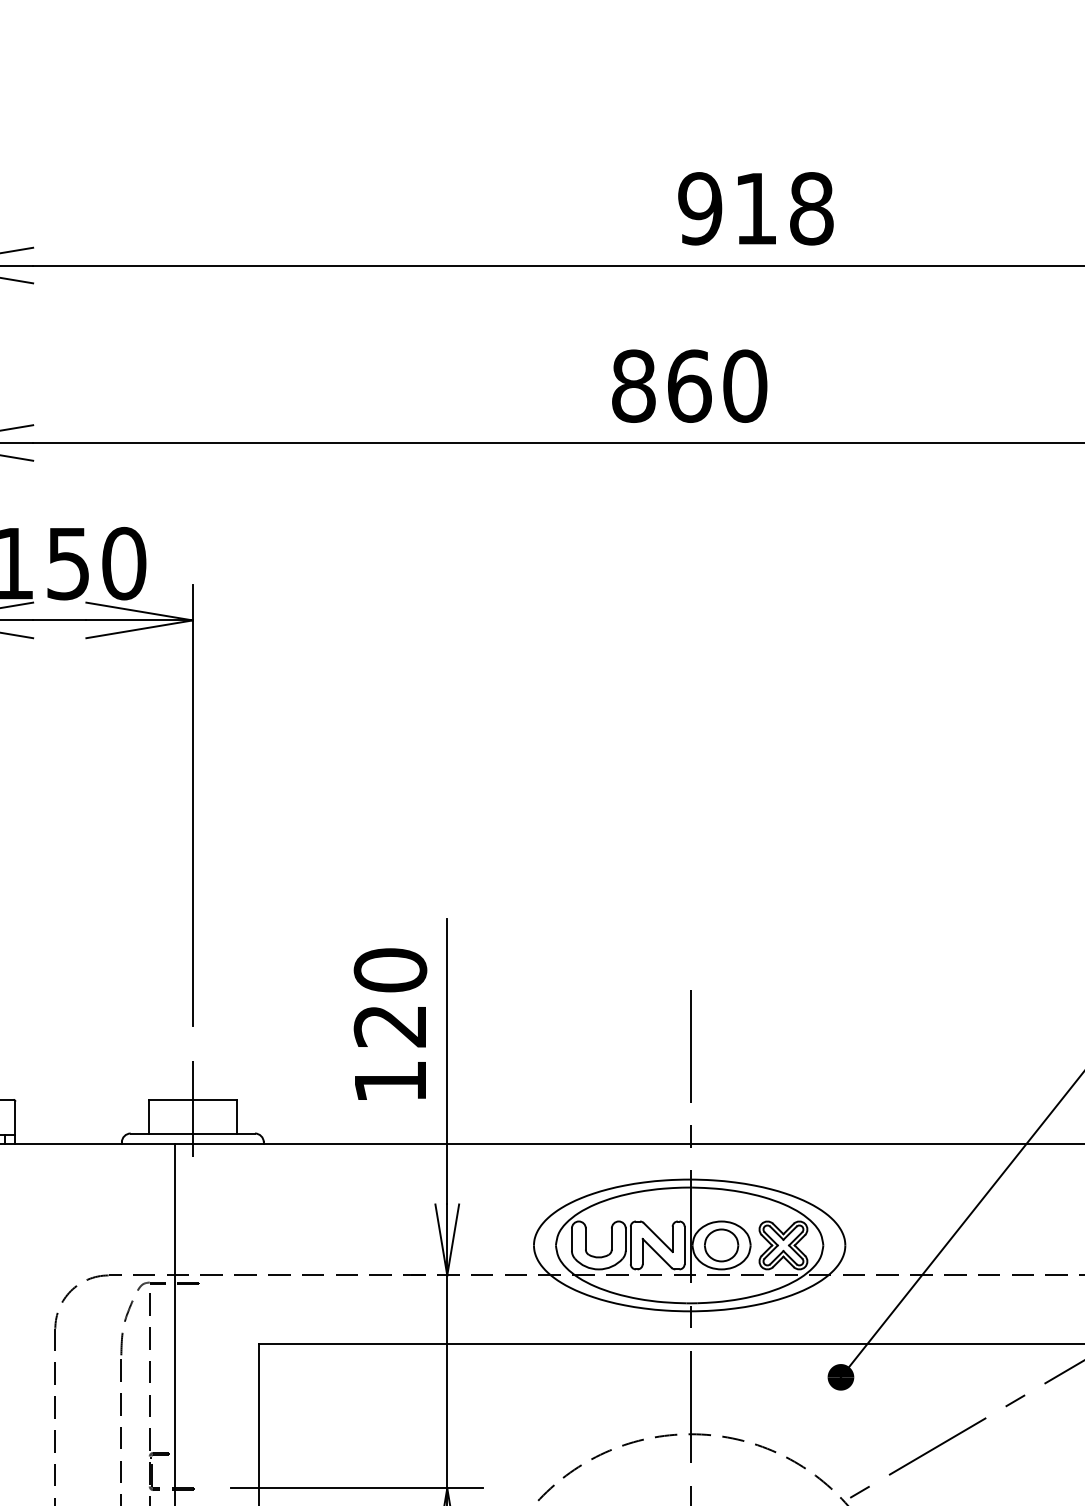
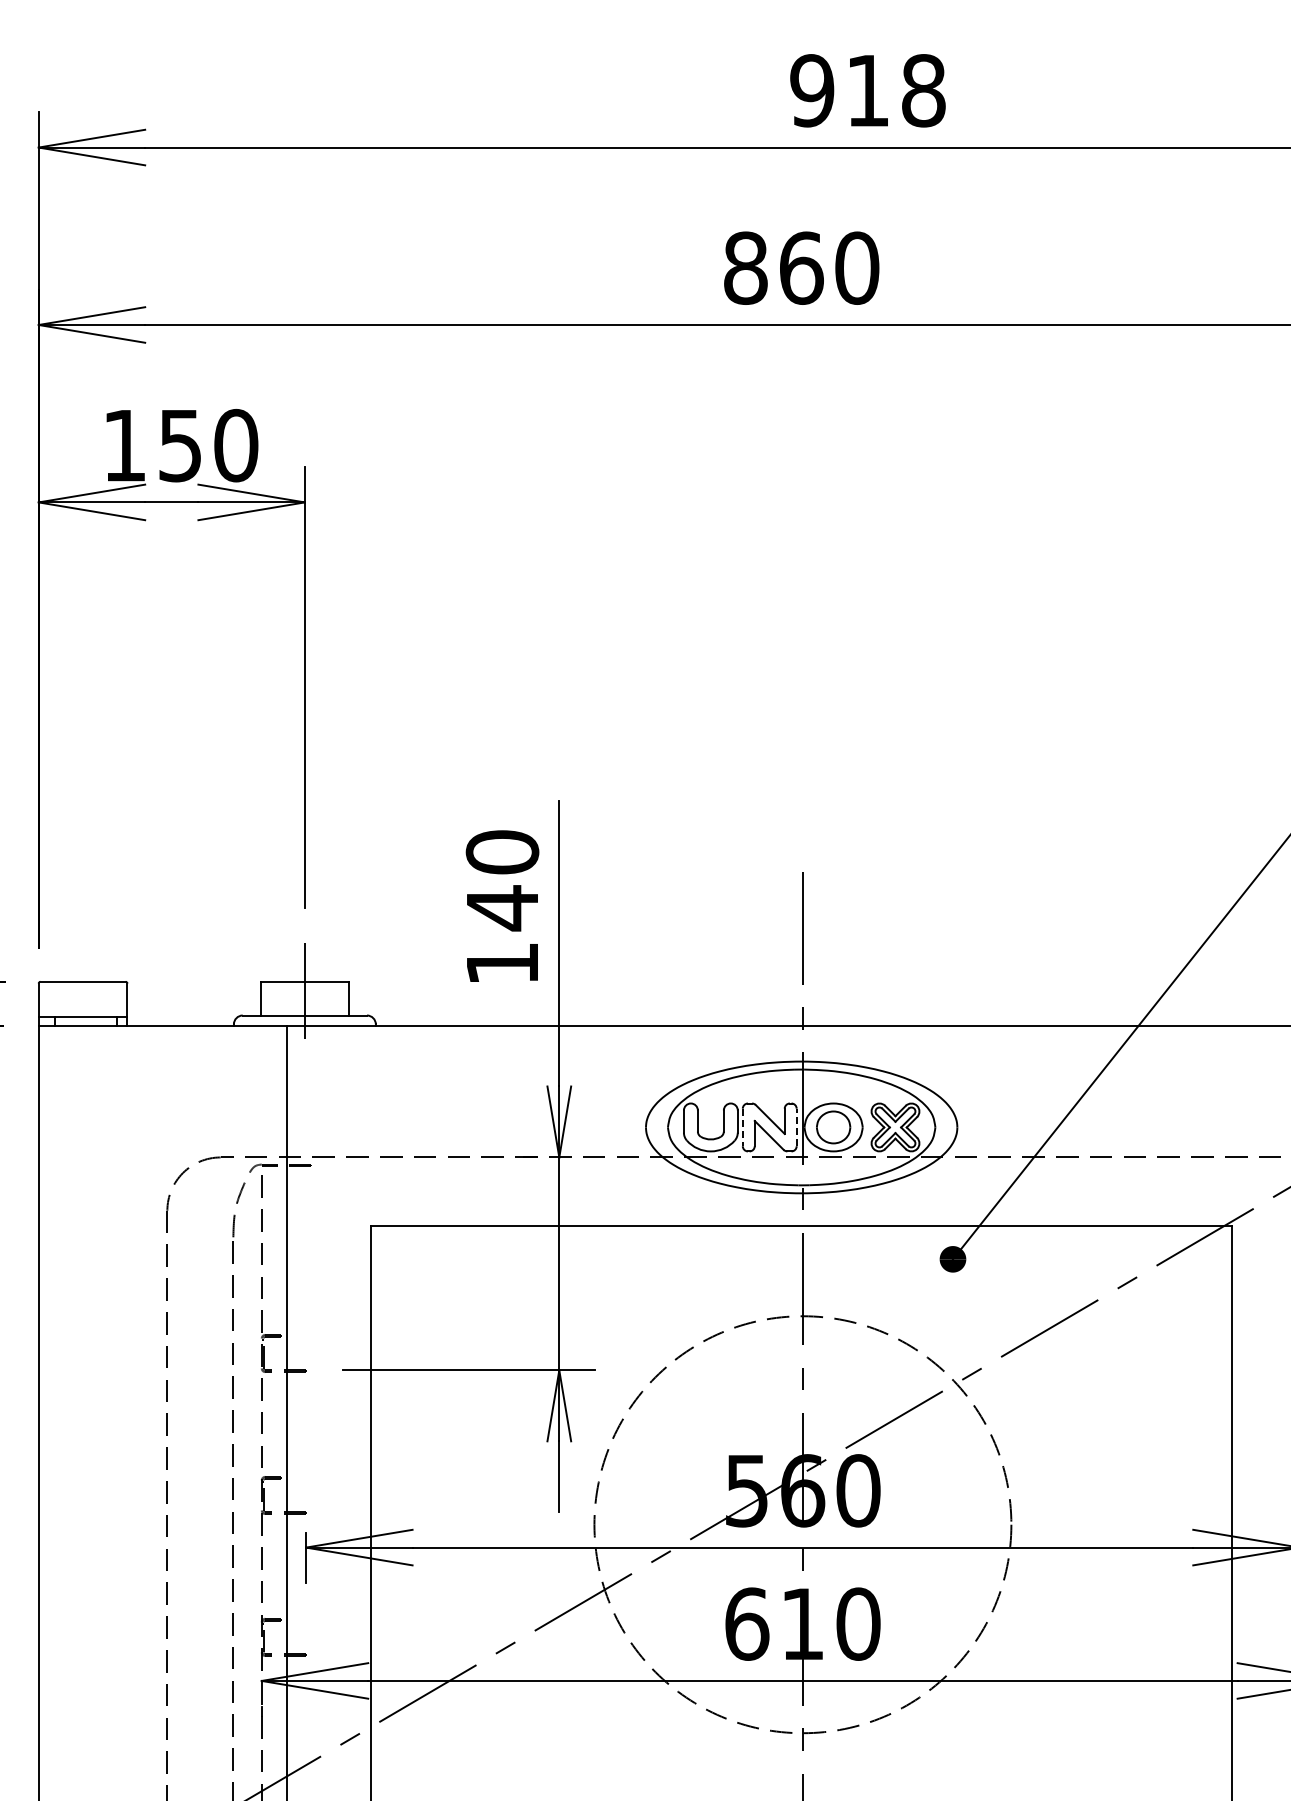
text: (389, 1026) -> (501, 908), 120 -> 140
line: (630, 1245) -> (742, 1127), solid -> dashed
line: (684, 1245) -> (796, 1127), solid -> dashed

